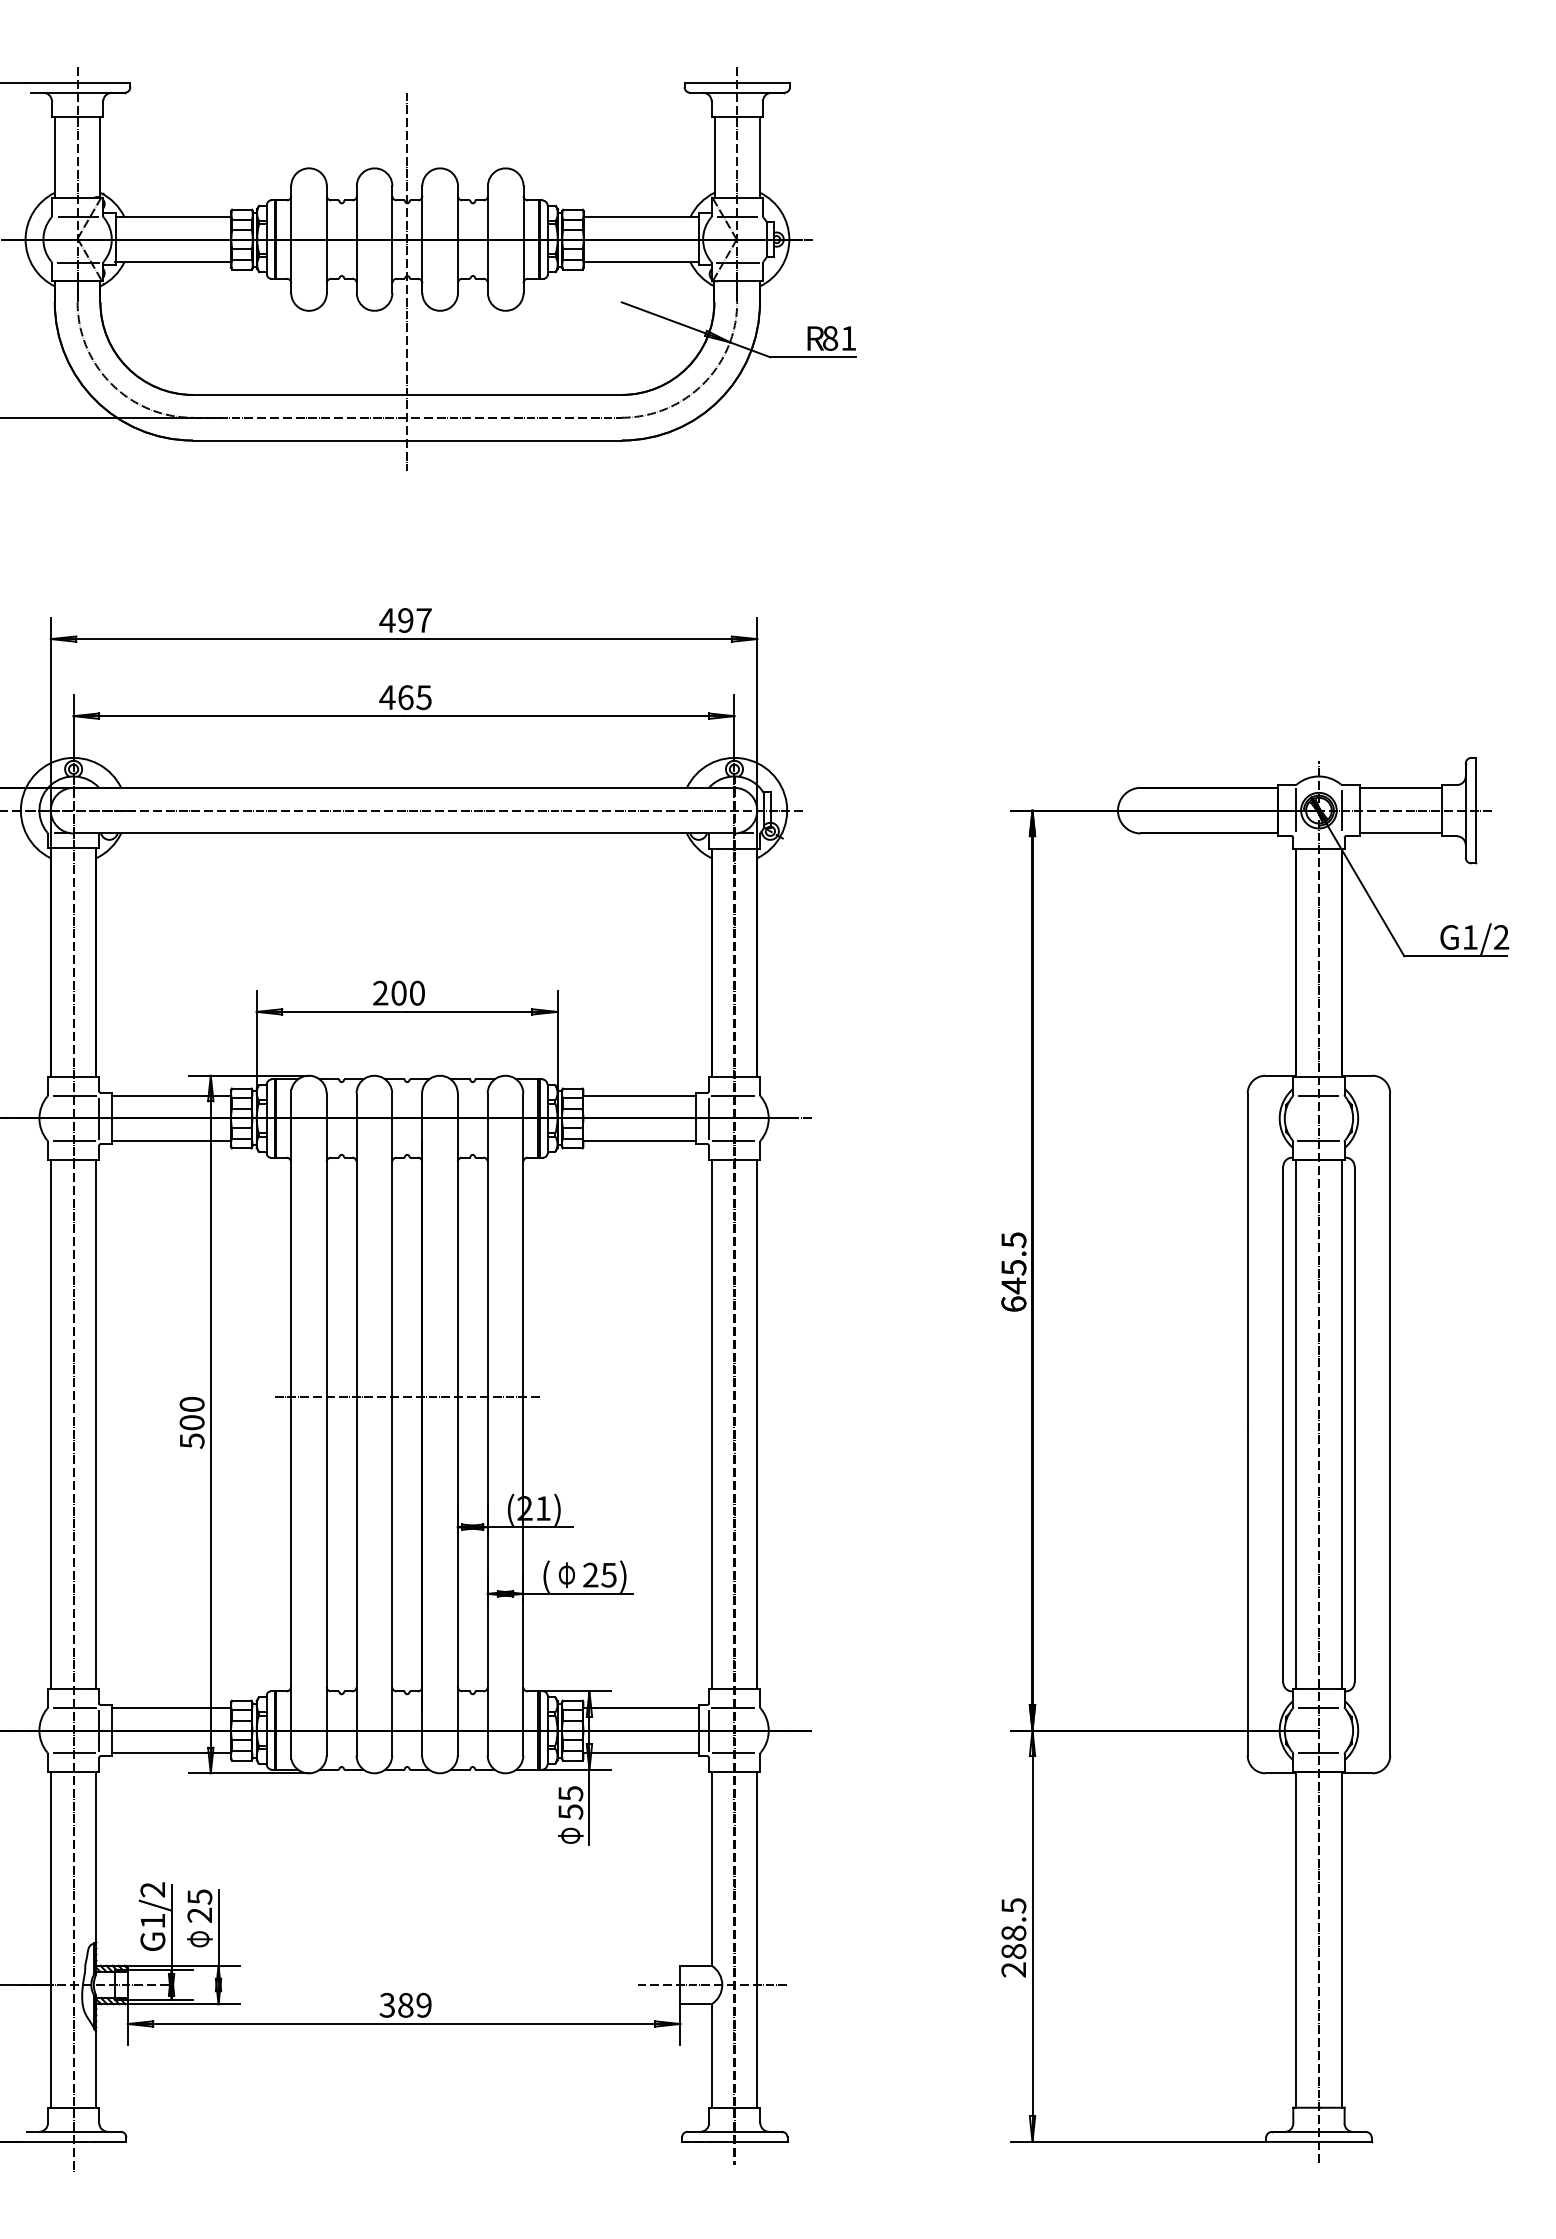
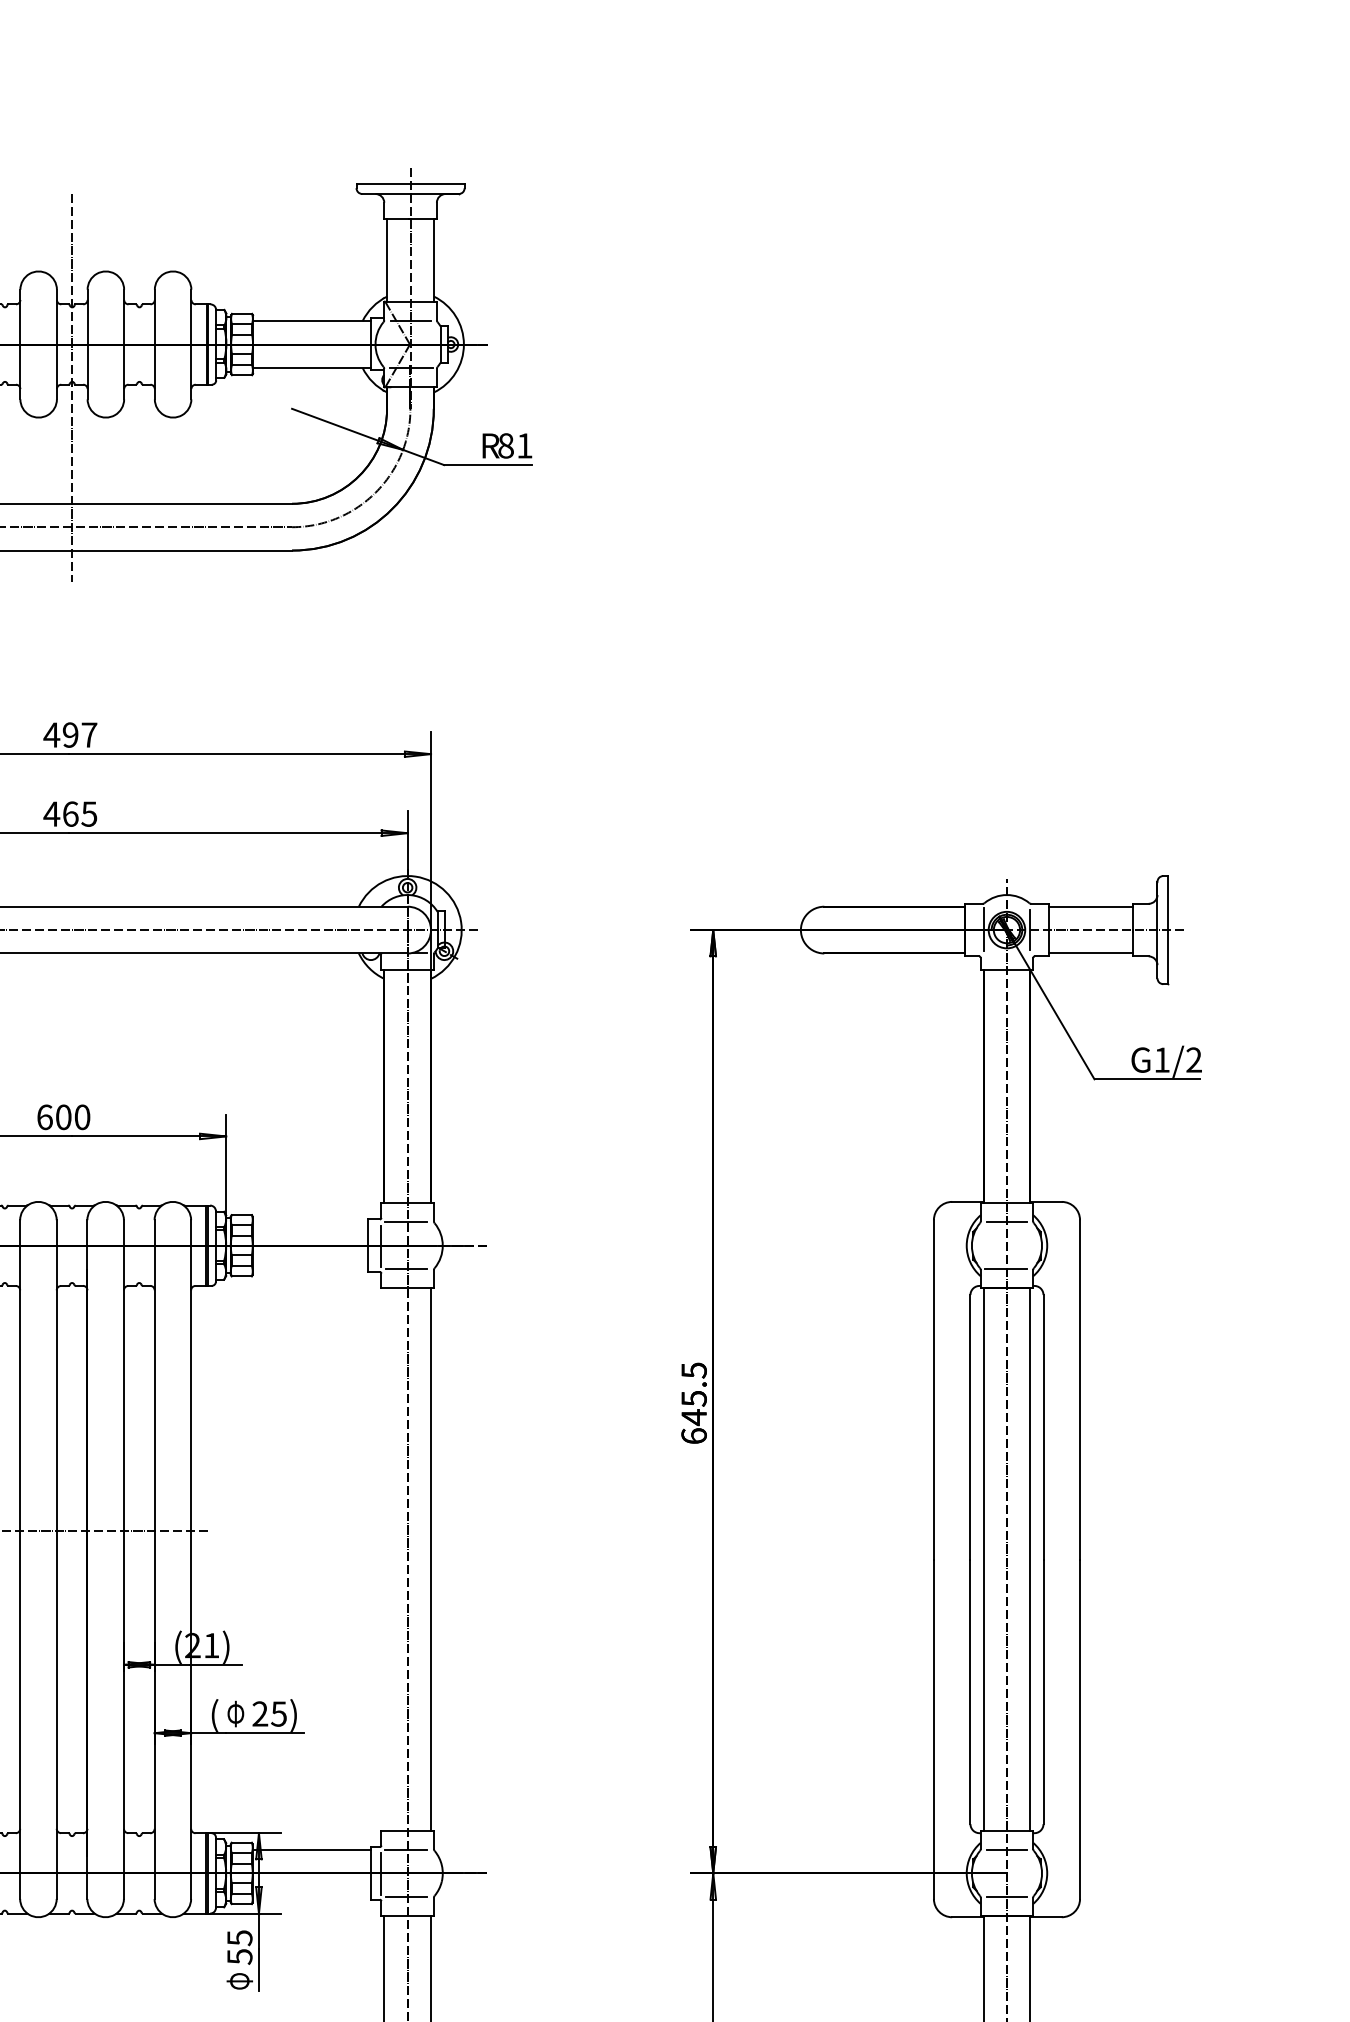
text: (380, 992) -> (44, 1116), 200 -> 600
line: (639, 1095) -> (310, 1222), removed
line: (639, 1141) -> (310, 1269), removed
line: (711, 1424) -> (384, 1559), removed
line: (641, 1753) -> (312, 1896), removed

